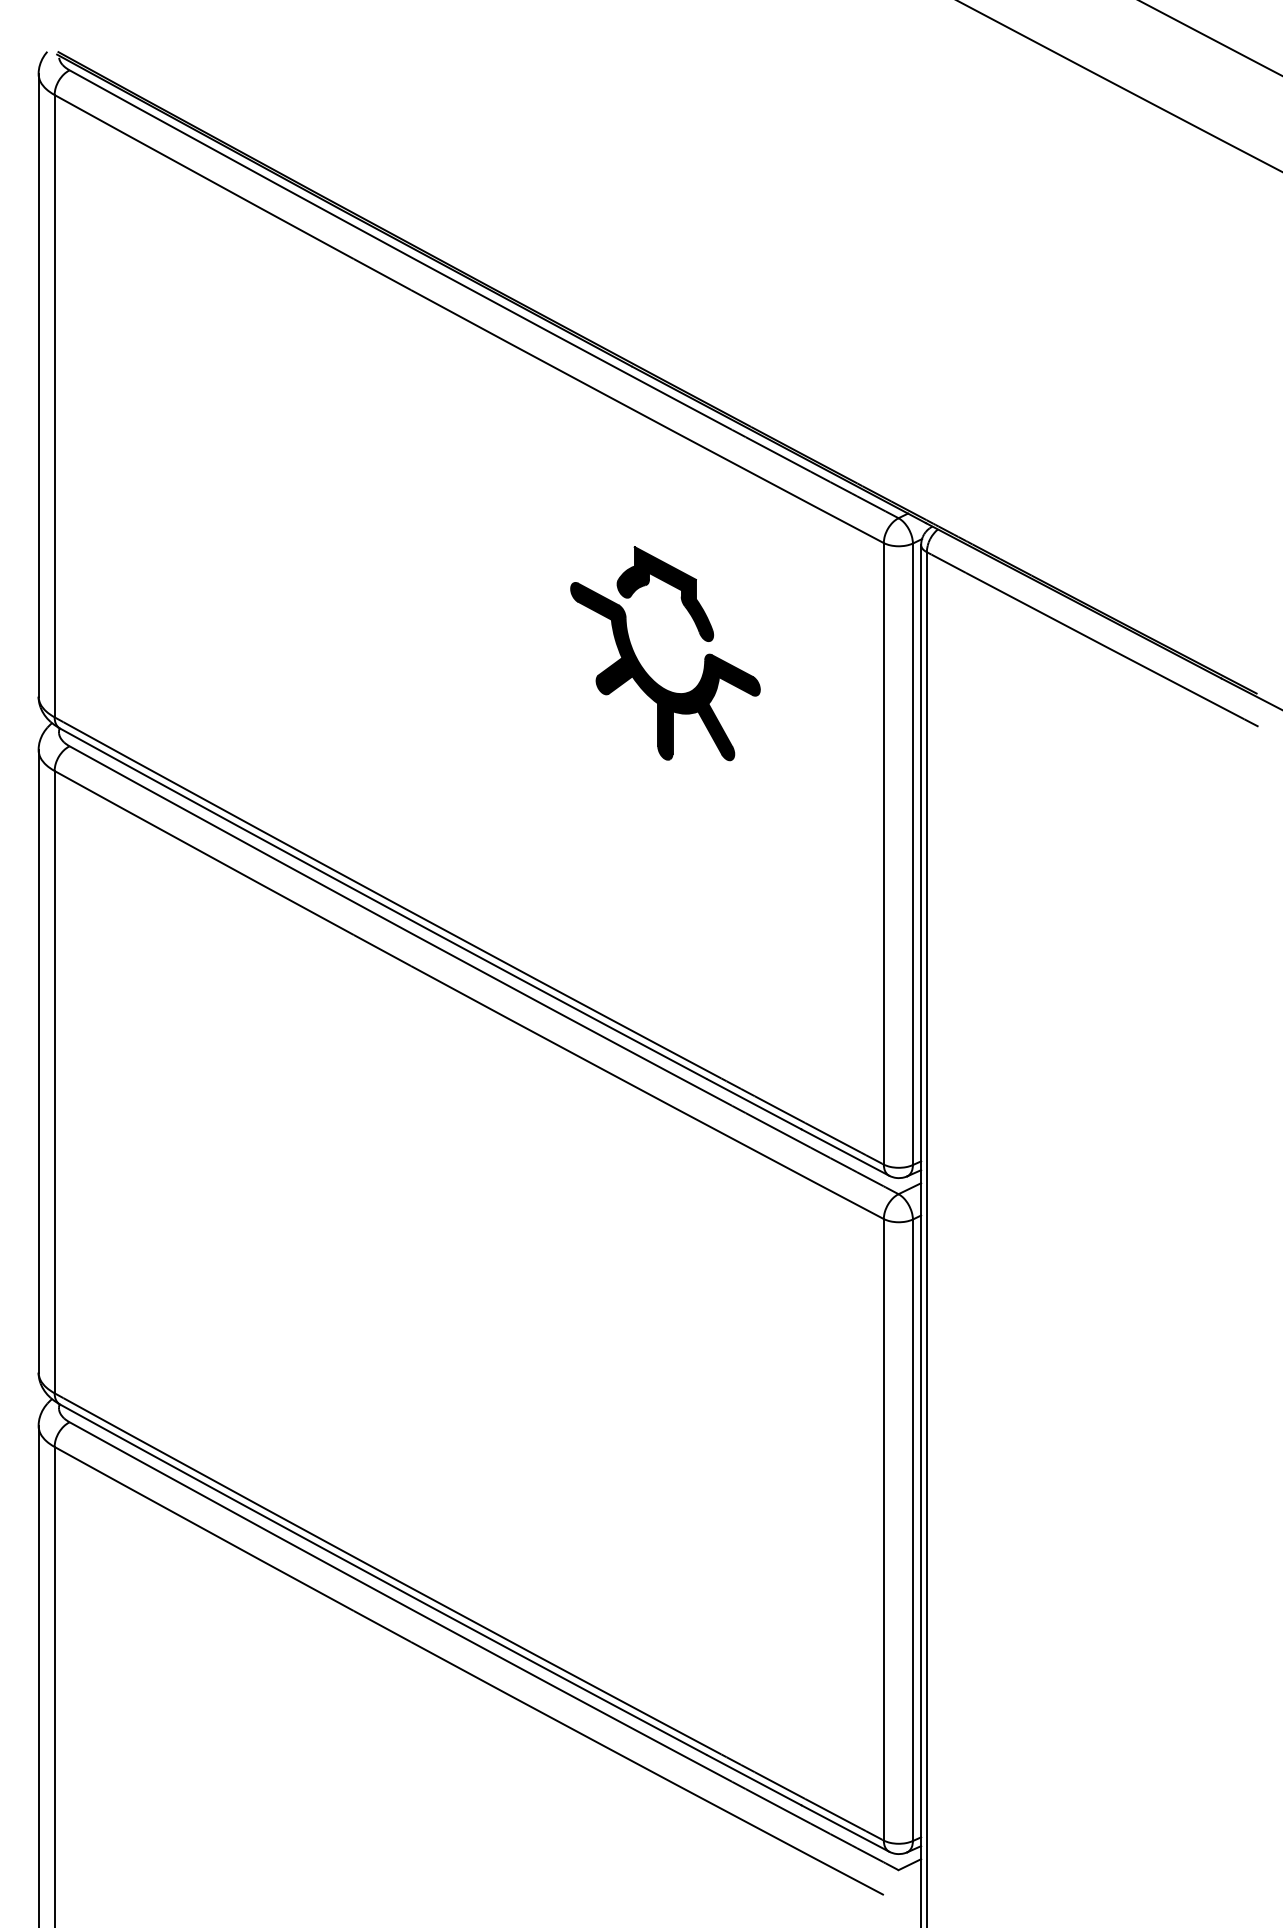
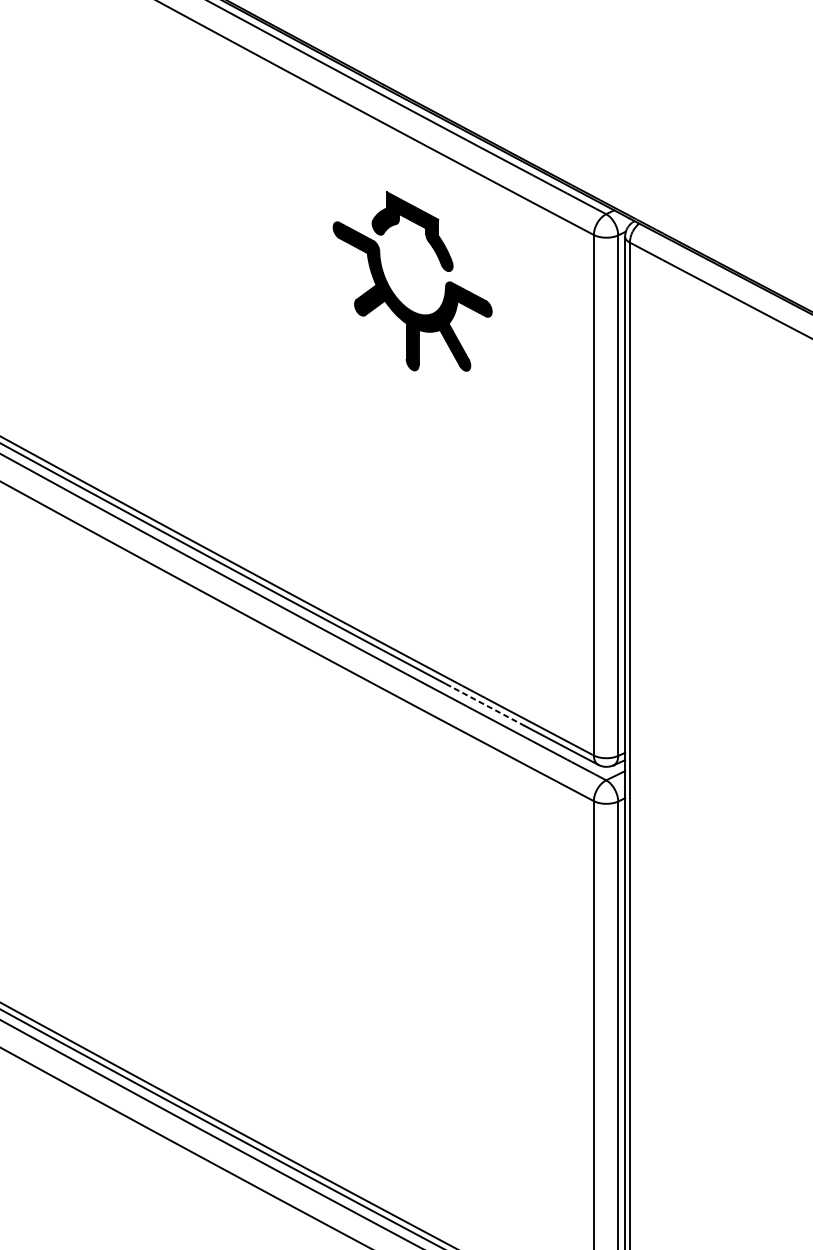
part: (643, 667) -> (394, 293), moved
line: (754, 1104) -> (485, 705), solid -> dashed

